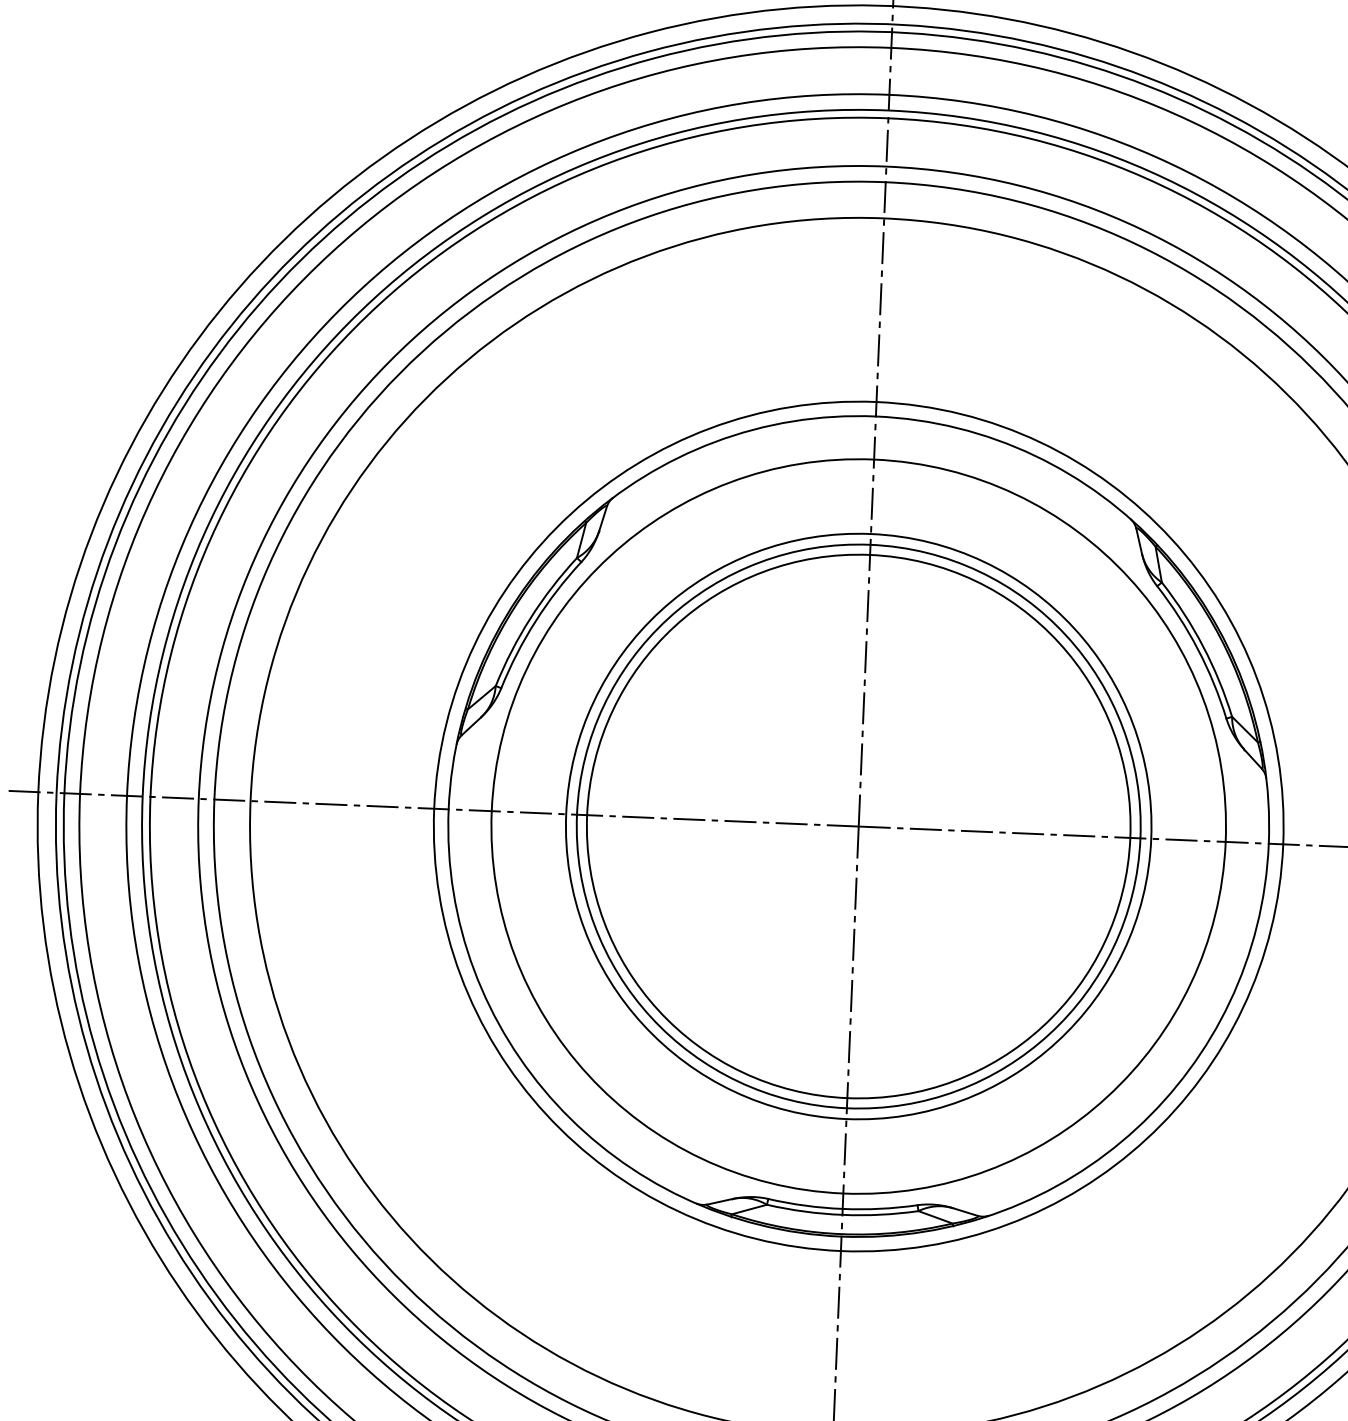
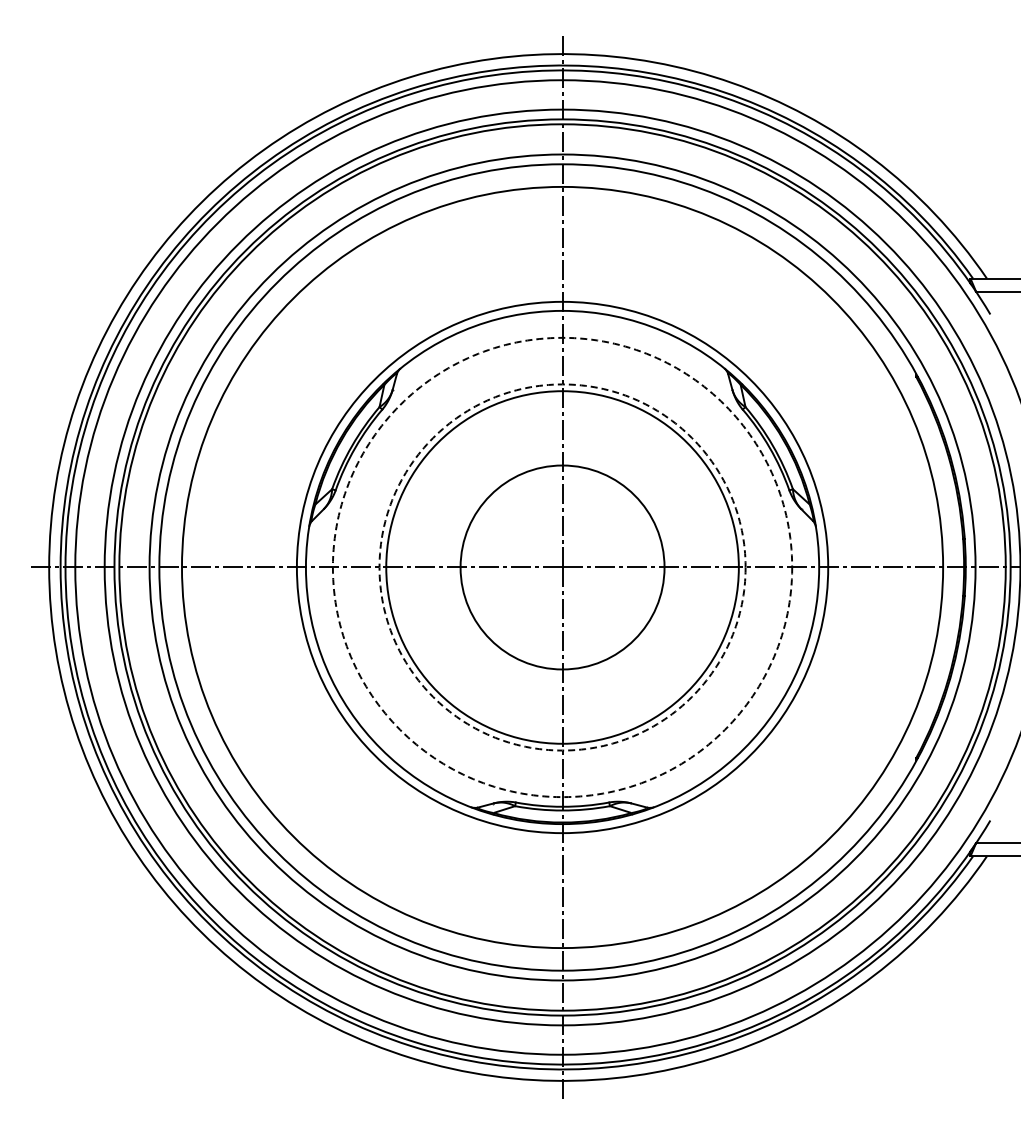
circle: (858, 826) -> (562, 567), size x0.6
circle: (858, 826) -> (562, 567), solid -> dashed
circle: (858, 826) -> (562, 567), solid -> dashed

